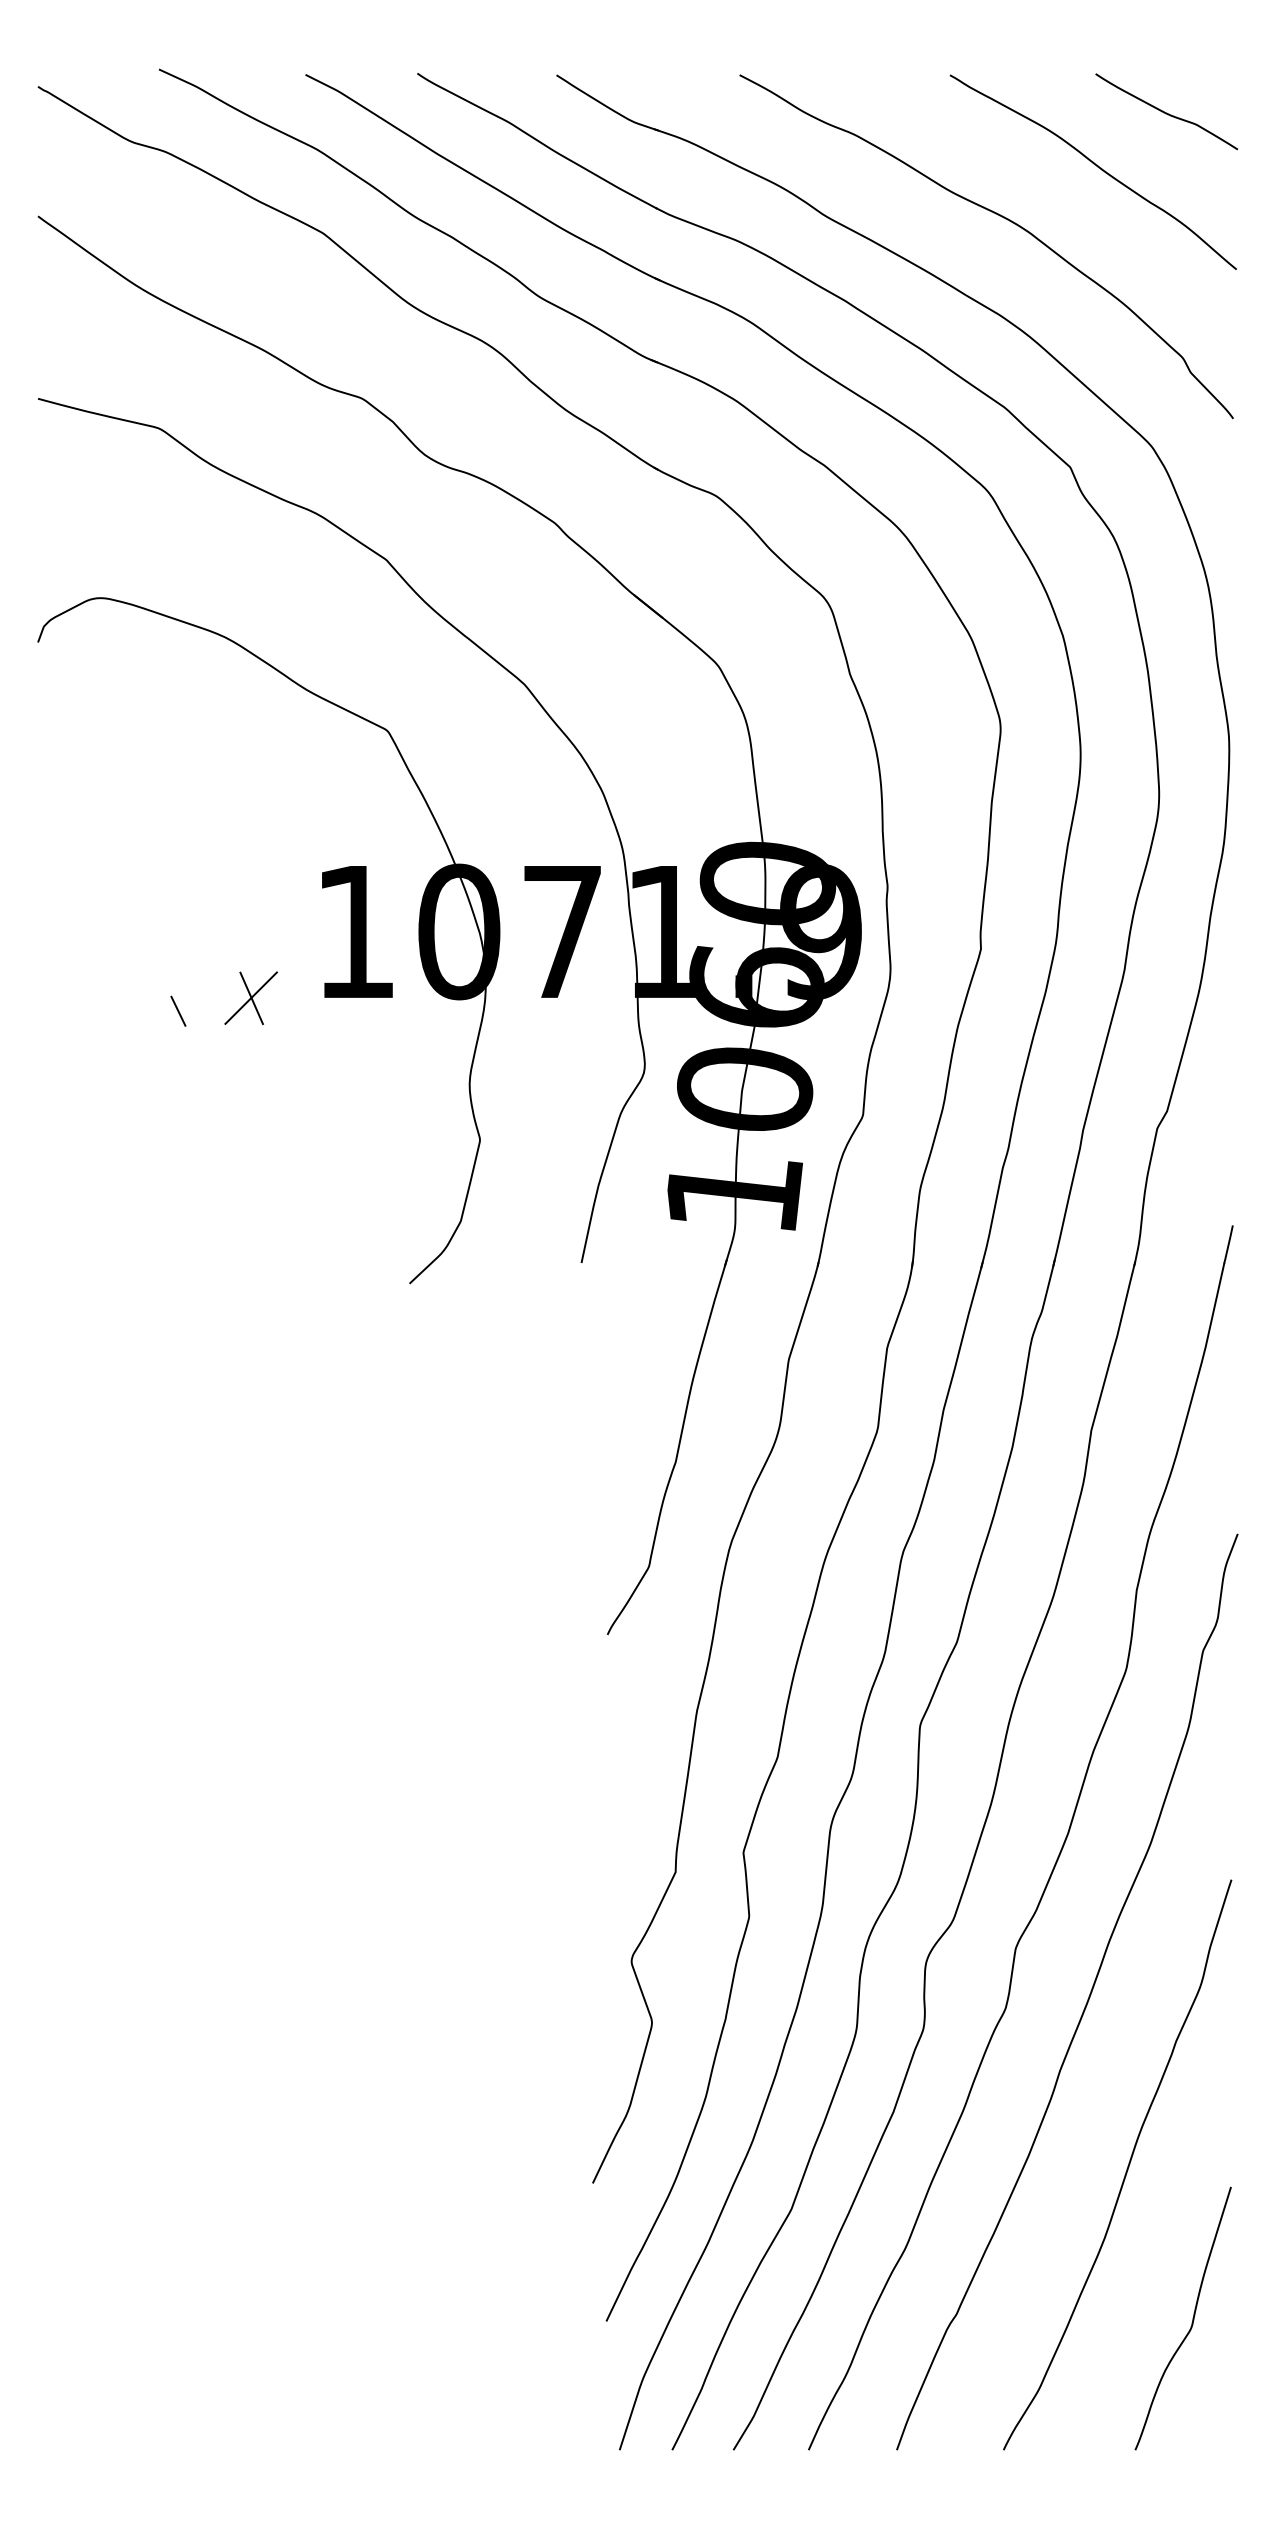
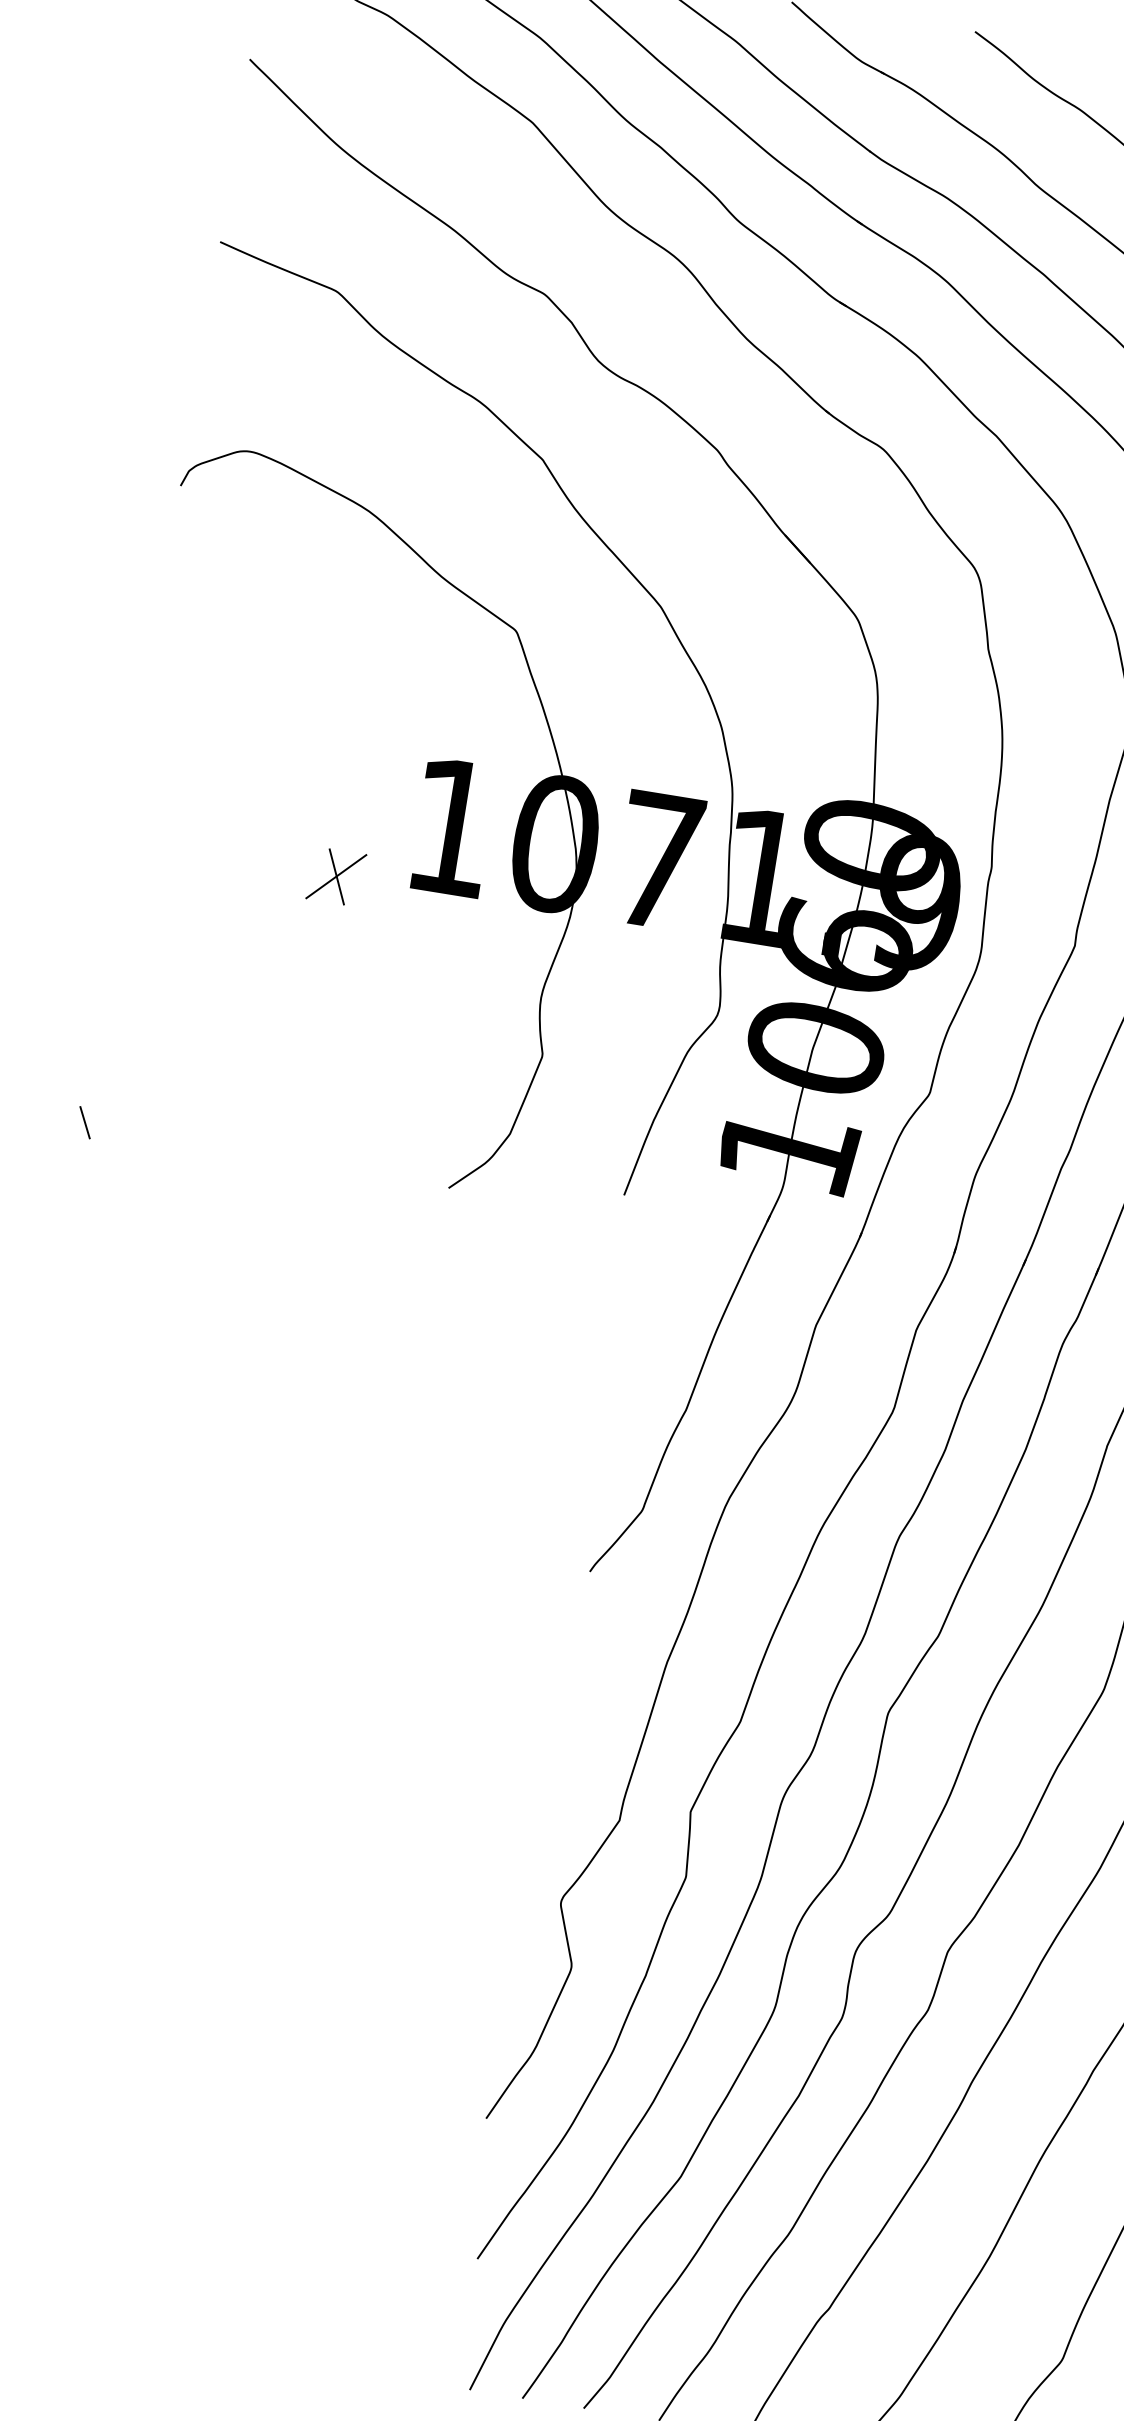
line: (178, 1010) -> (85, 1121), moved

